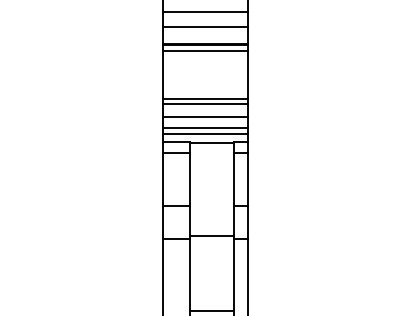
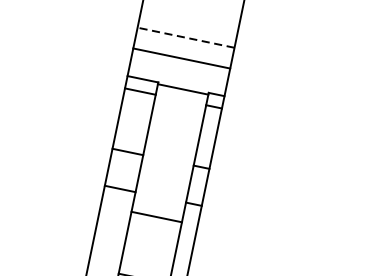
line: (205, 98) -> (186, 37), solid -> dashed
line: (205, 104) -> (184, 44), removed
line: (205, 127) -> (179, 70), removed
line: (205, 134) -> (177, 77), removed
line: (211, 236) -> (155, 217), moved

